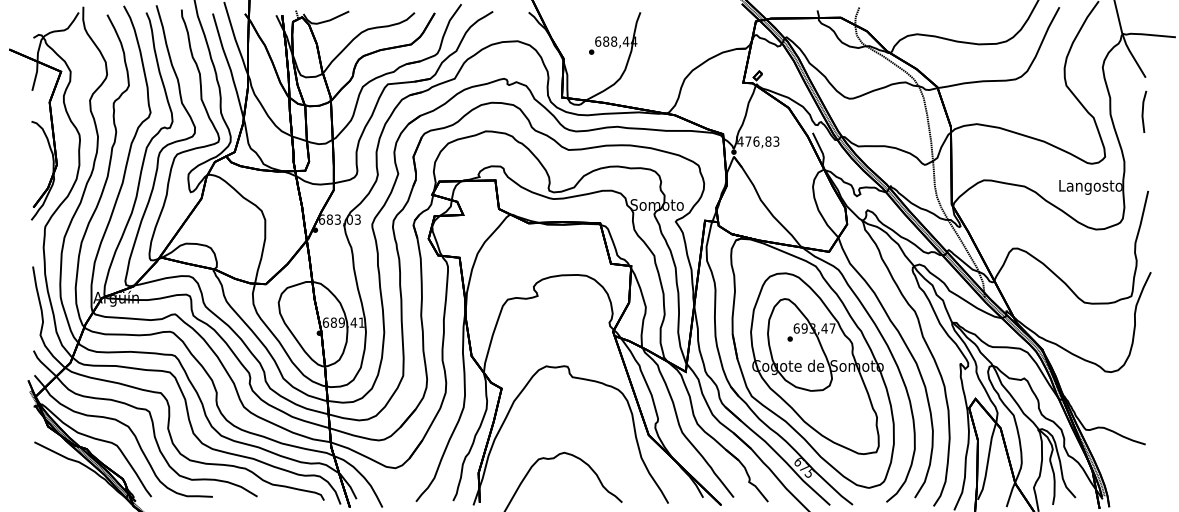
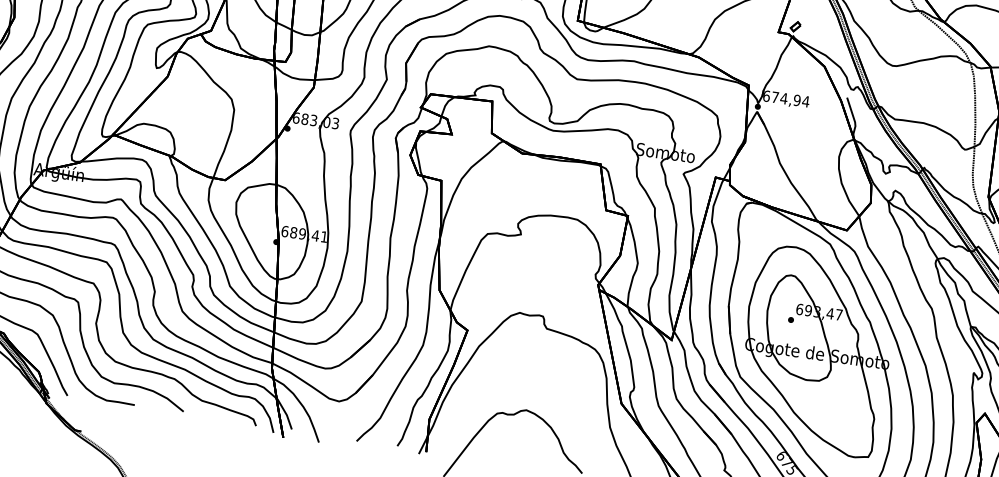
text: (758, 141) -> (786, 98), 476,83 -> 674,94

